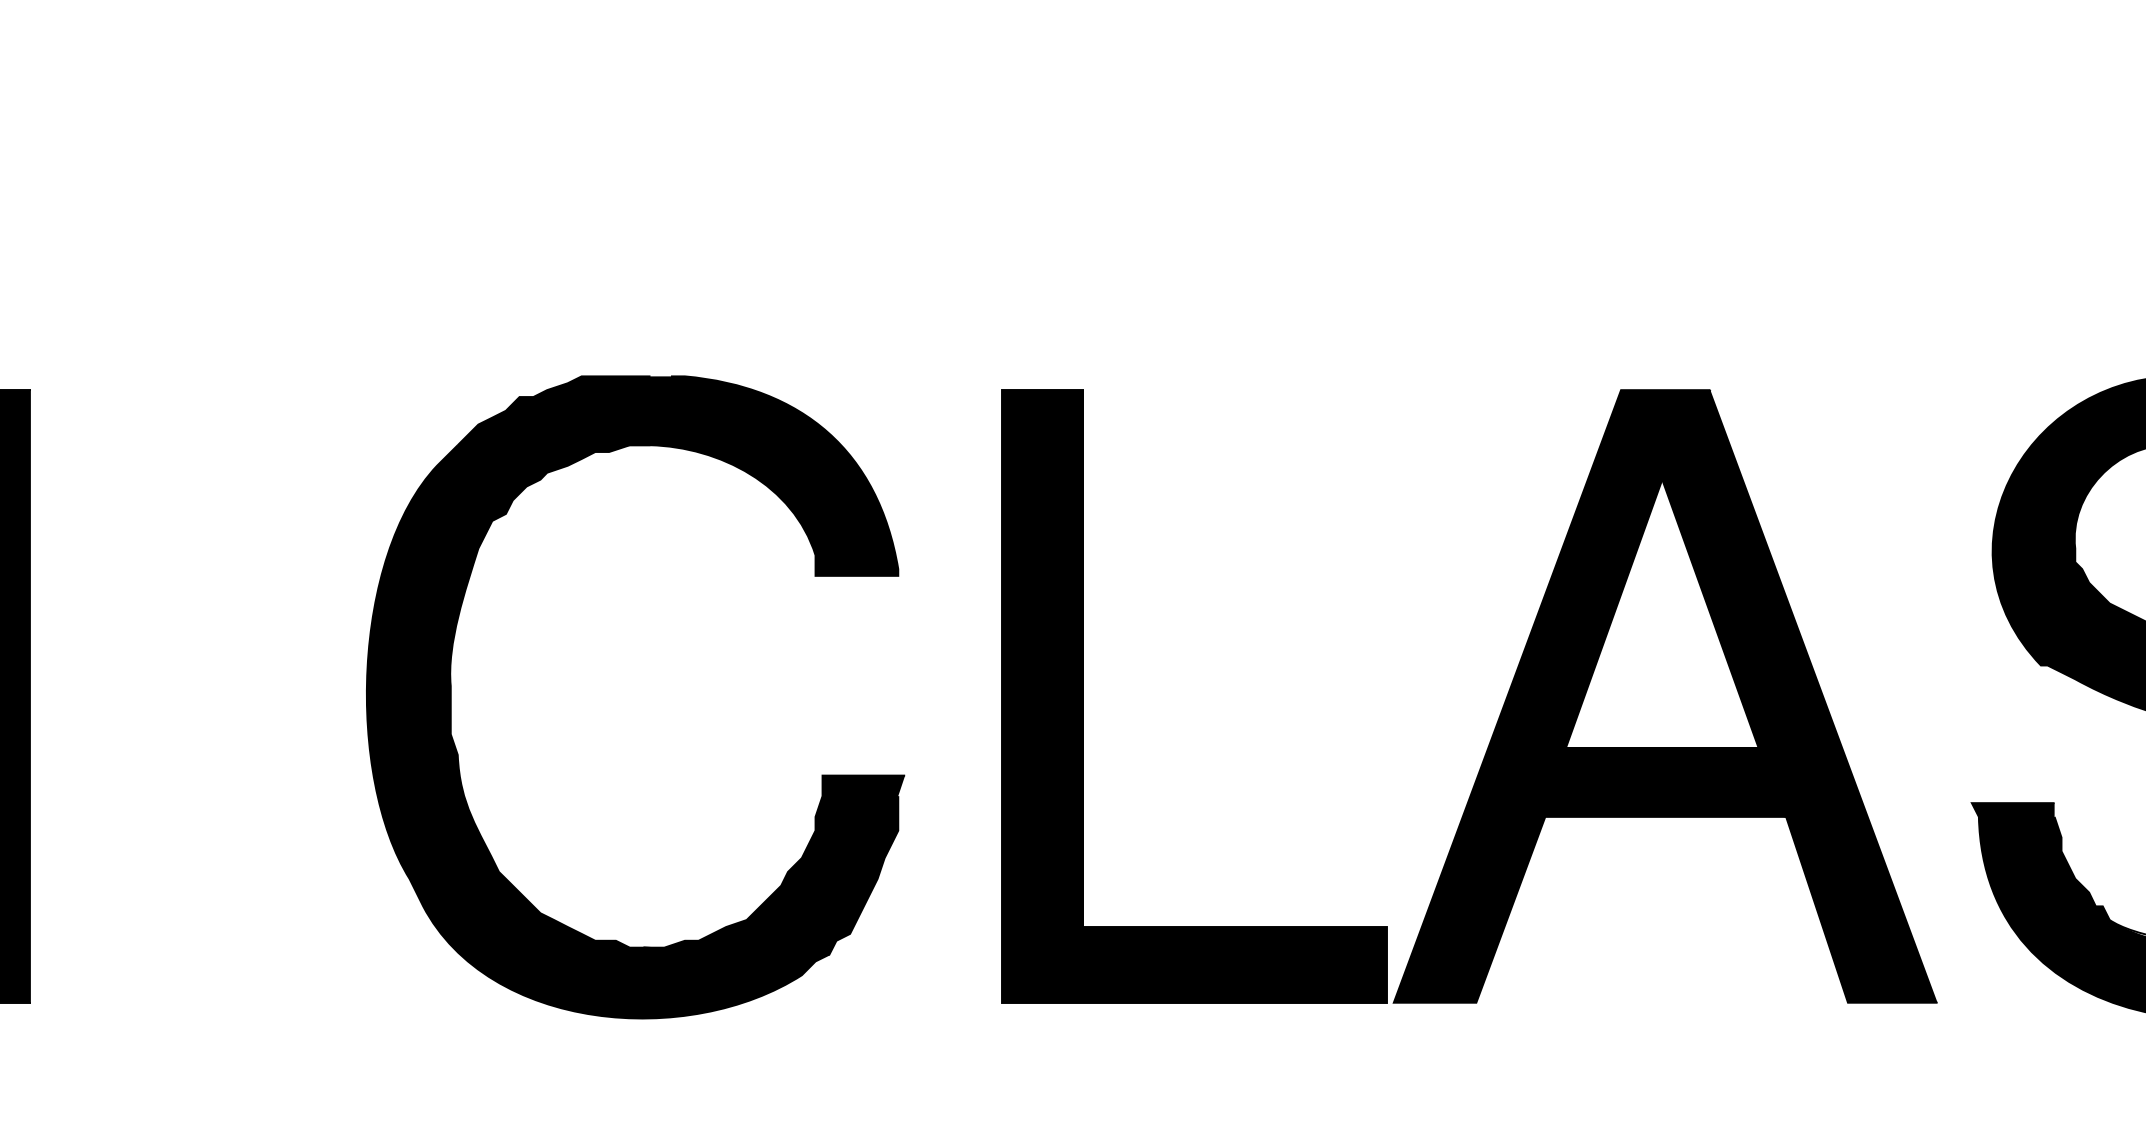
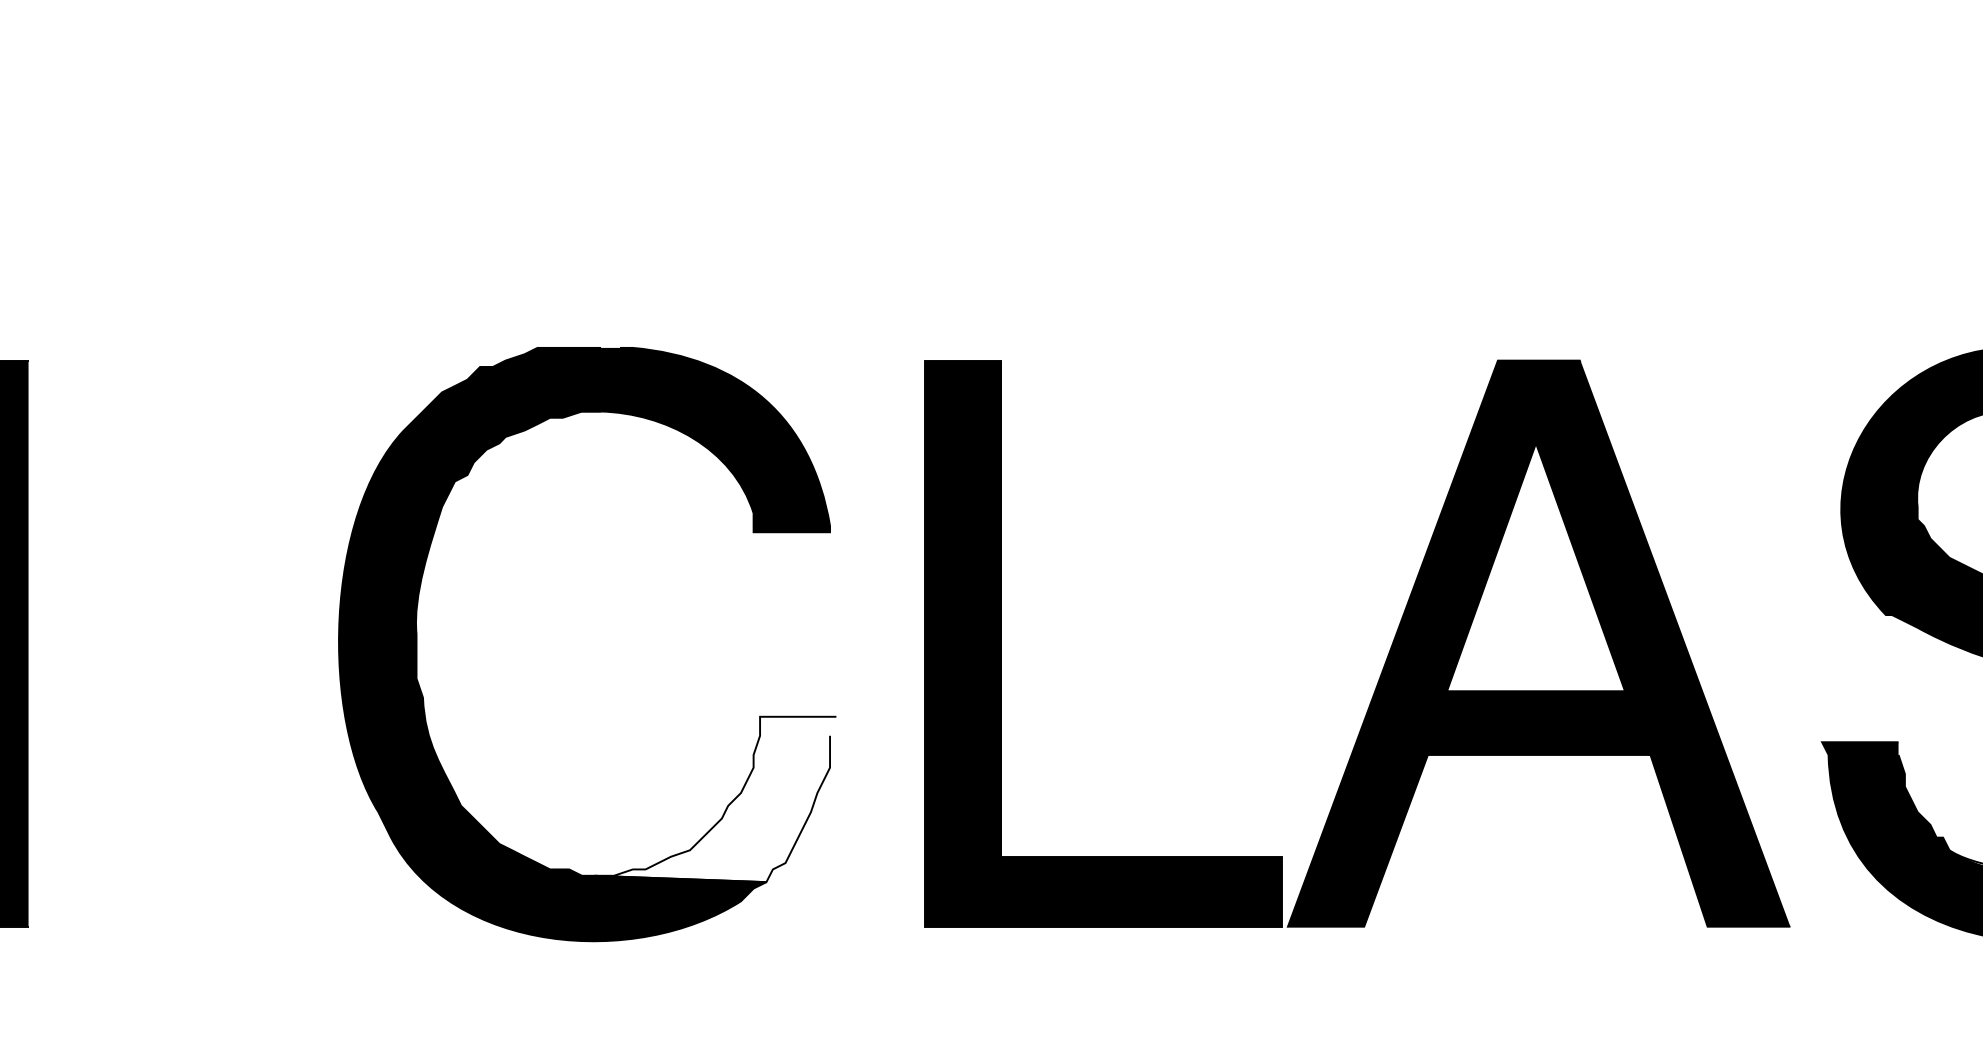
fill: (774, 865) -> (715, 799), removed

